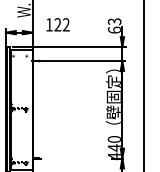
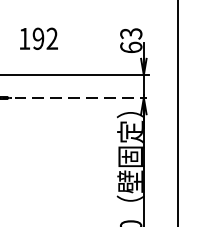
text: (57, 24) -> (37, 38), 122 -> 192
line: (83, 61) -> (80, 98), solid -> dashed

